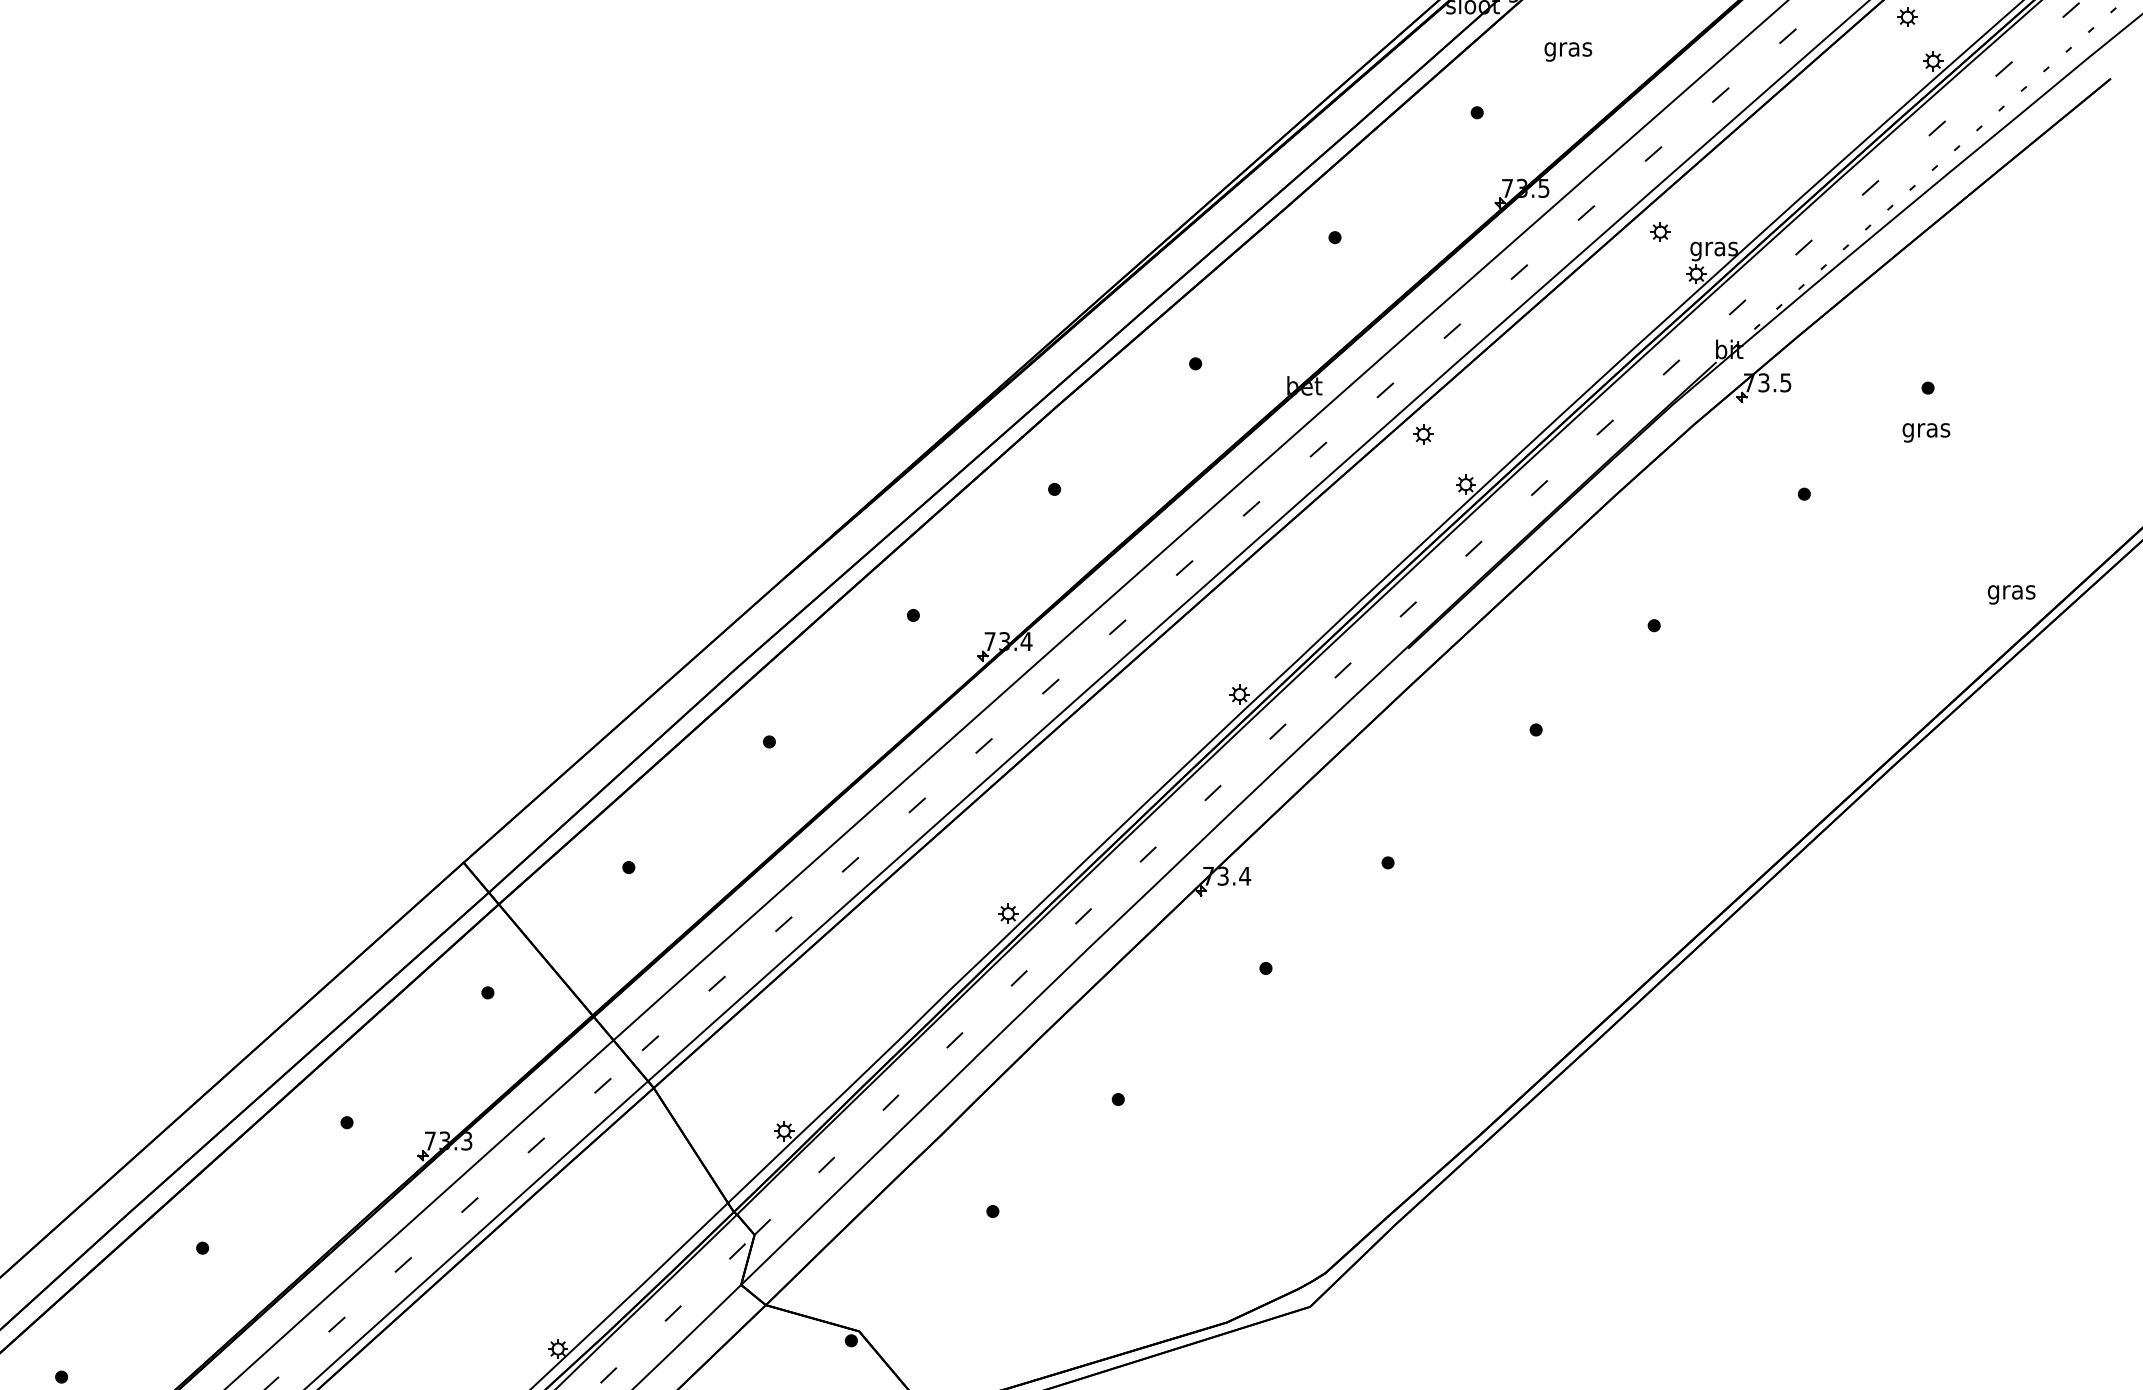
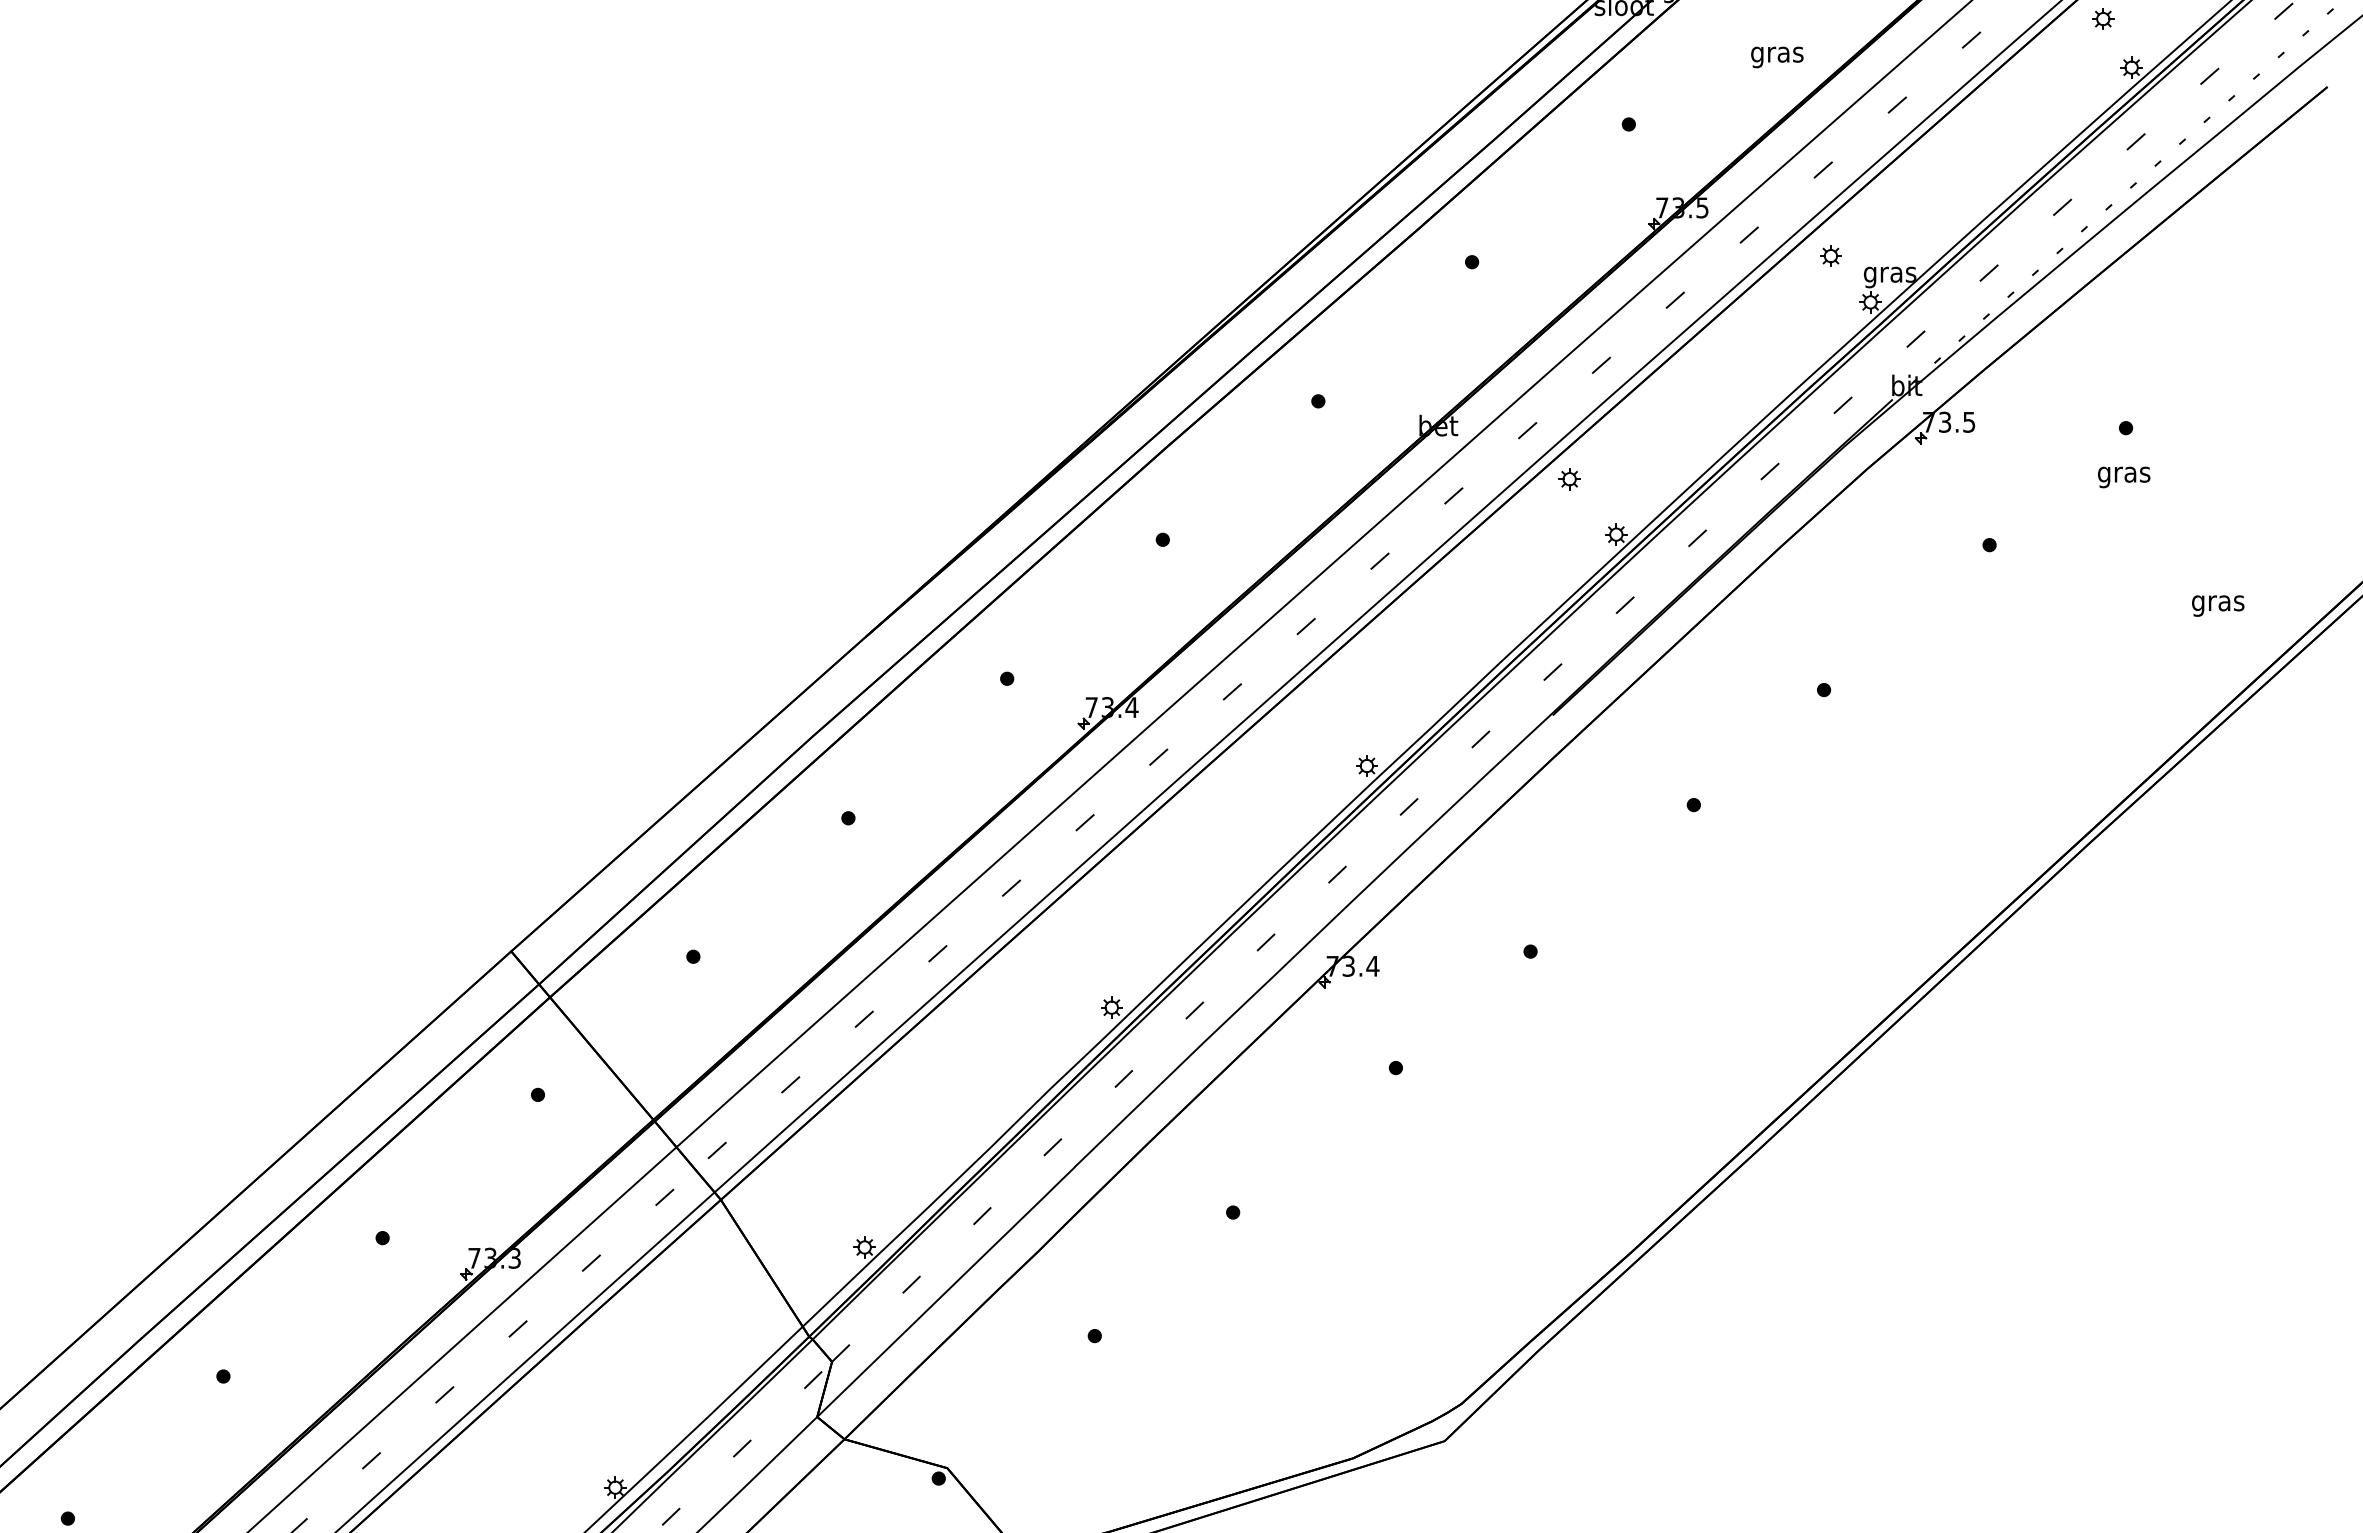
text: (1568, 52) -> (1777, 57), moved
text: (2011, 594) -> (2218, 605), moved

